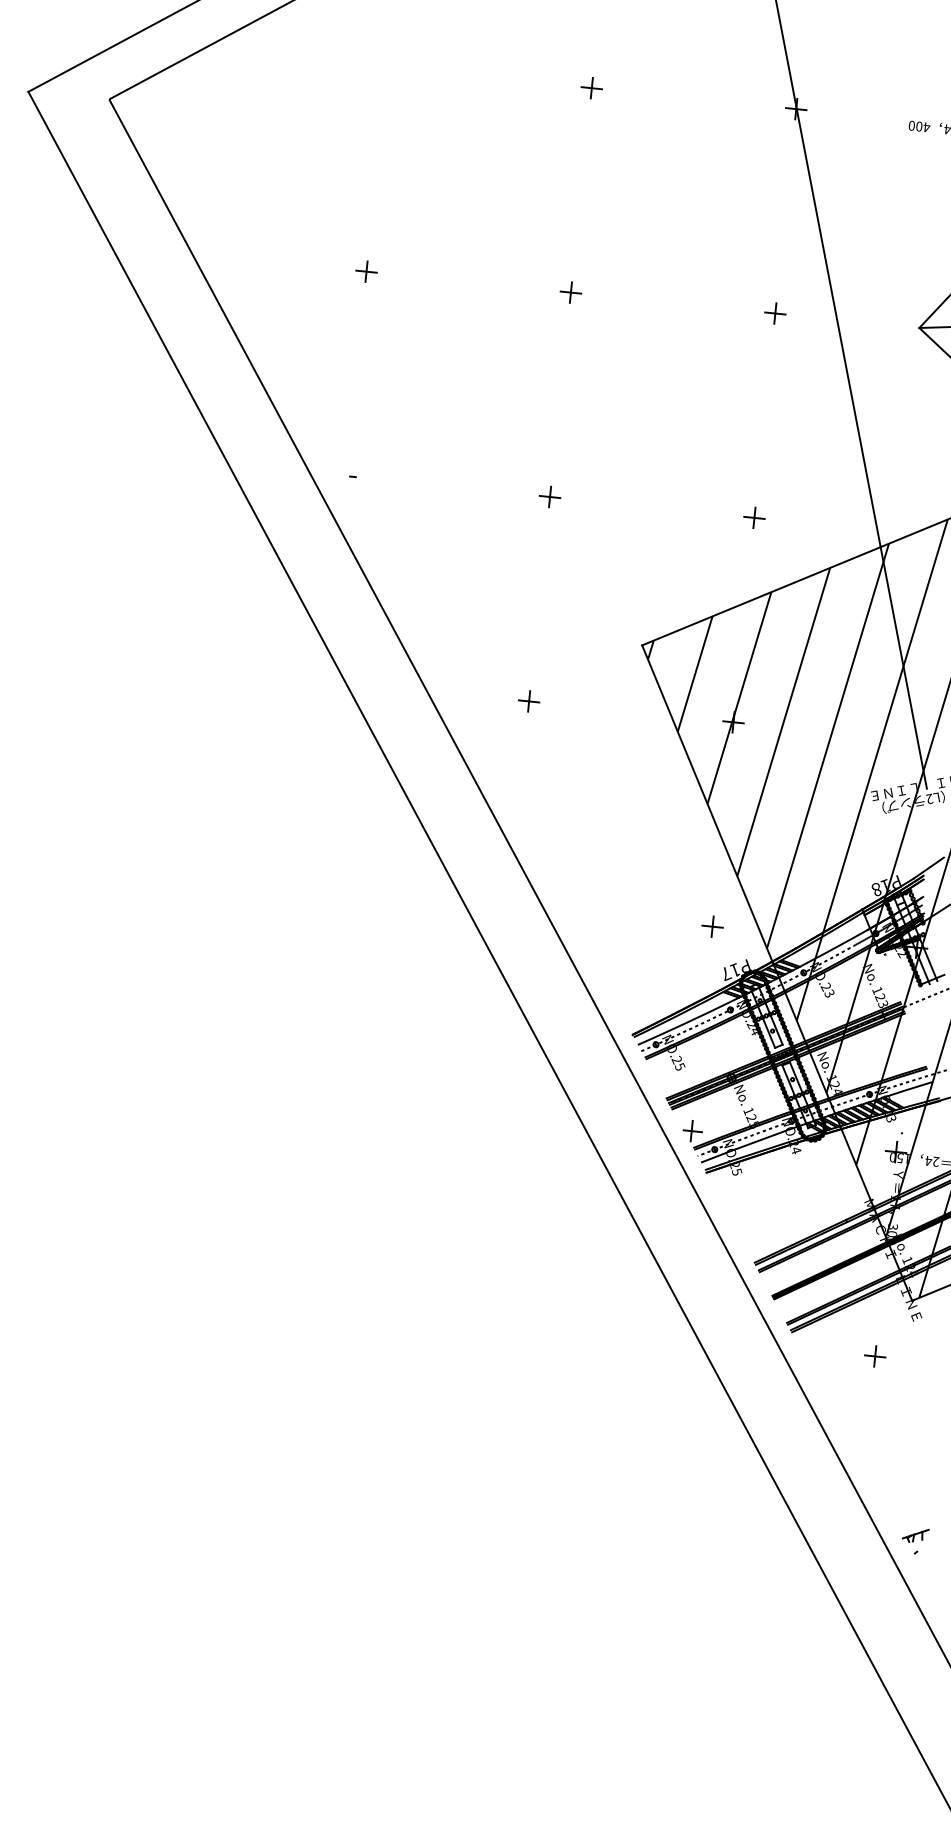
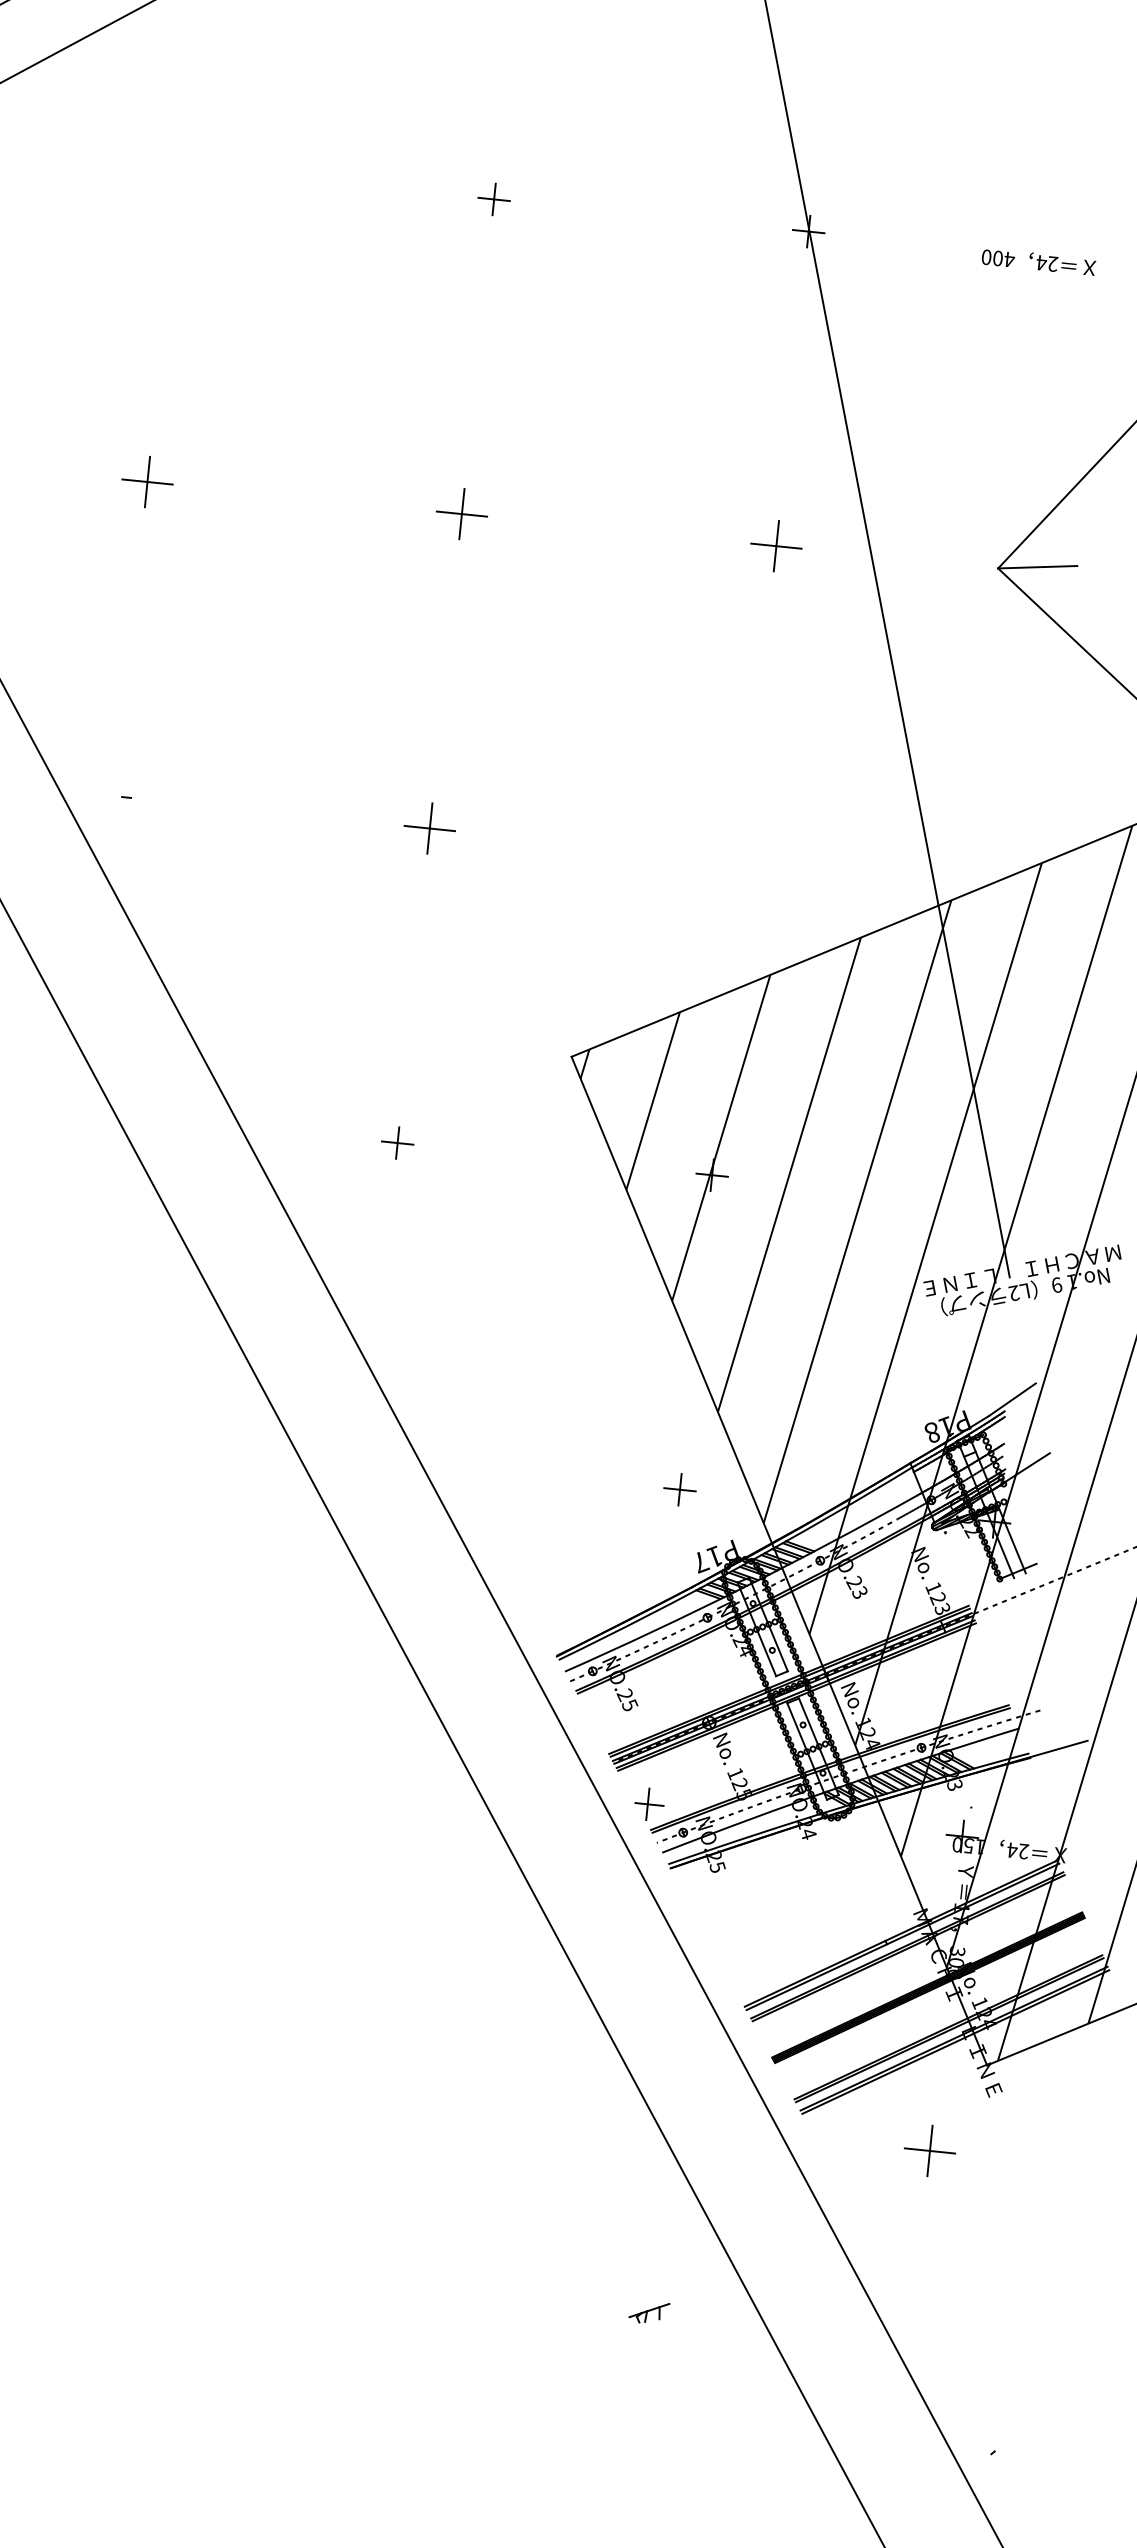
part: (366, 271) -> (147, 481), size x1.6
part: (570, 292) -> (461, 513), size x1.6
part: (775, 313) -> (776, 546), size x1.6
part: (549, 496) -> (428, 827), size x1.6
part: (754, 517) -> (744, 860), removed
part: (875, 1356) -> (930, 2151), size x1.6
part: (915, 1535) -> (649, 2312), moved

